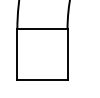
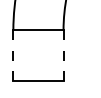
line: (17, 55) -> (13, 56), solid -> dashed
line: (67, 55) -> (63, 56), solid -> dashed

